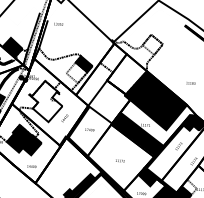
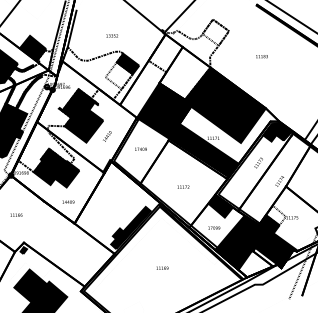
text: (58, 23) -> (111, 35), moved
text: (190, 83) -> (261, 56), moved
fill: (46, 101) -> (82, 115), added
fill: (108, 102) -> (163, 111), added

